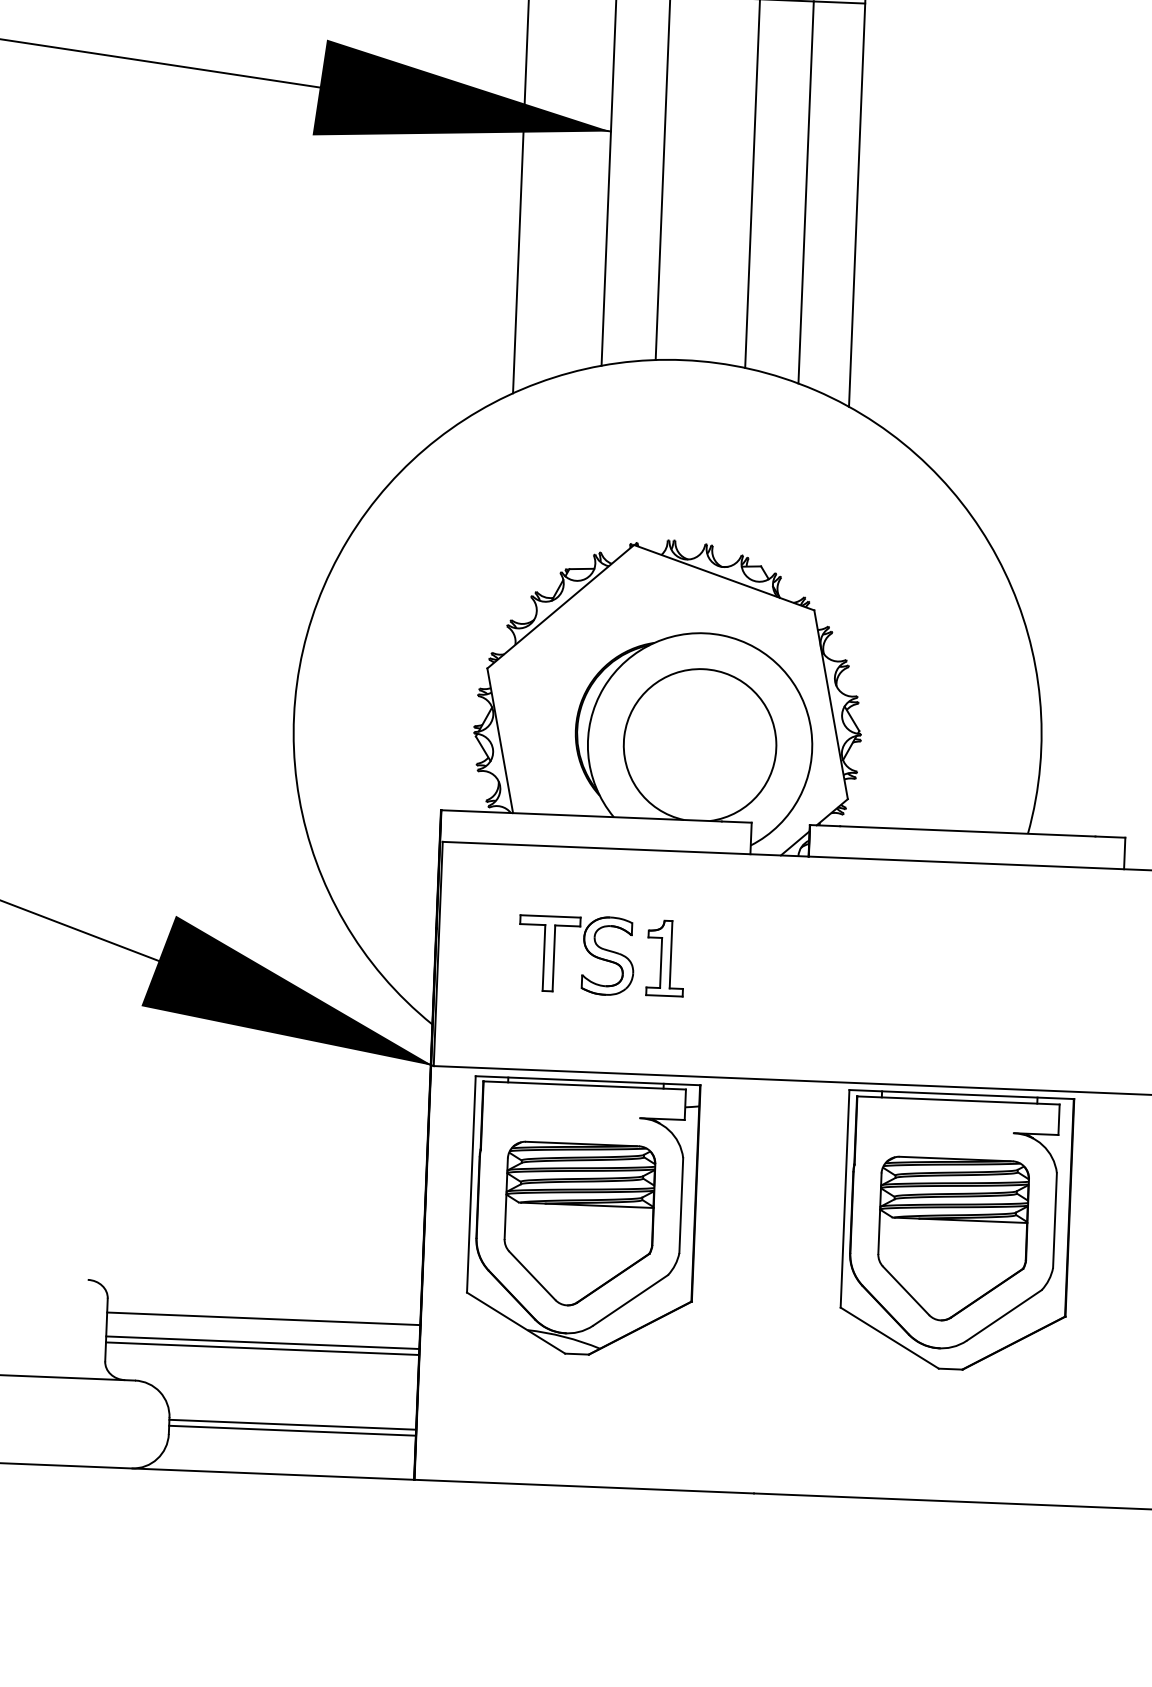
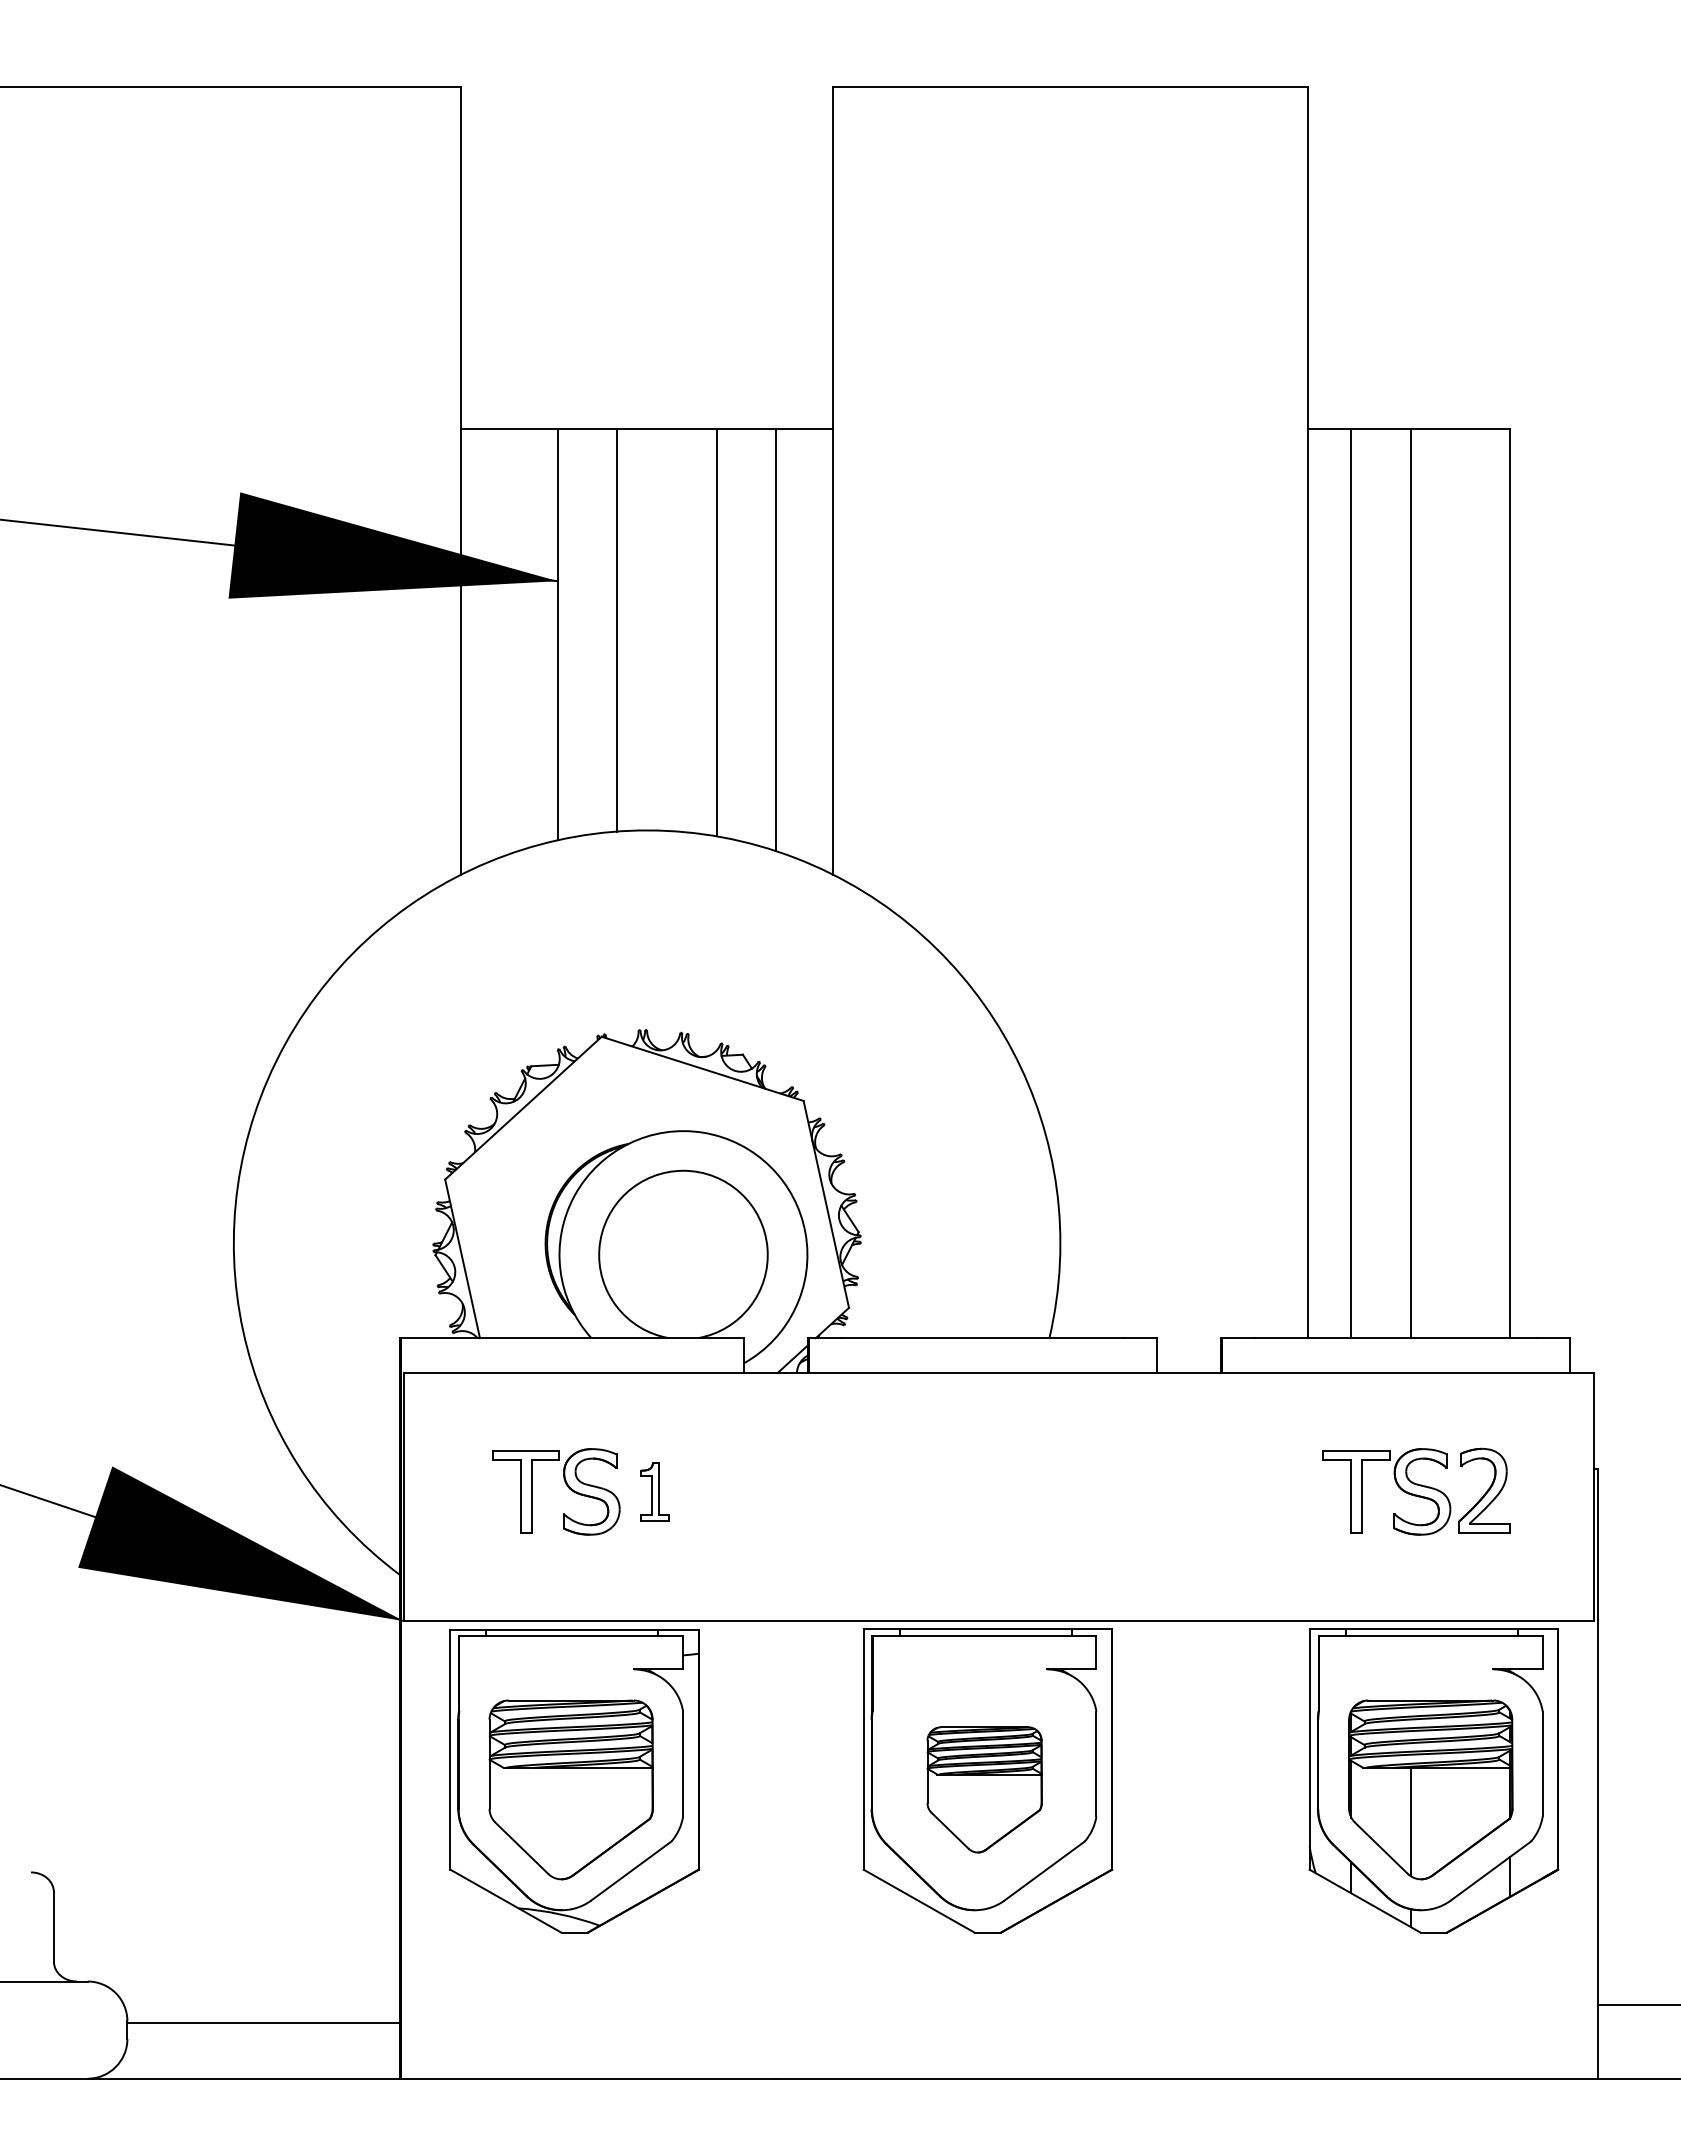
part: (665, 958) -> (654, 1491), size x0.7
part: (952, 1239) -> (984, 1789), size x0.7
line: (263, 1318) -> (226, 1907), removed
line: (262, 1343) -> (226, 1934), removed
line: (262, 1348) -> (226, 1940), removed
line: (292, 1430) -> (263, 2029), removed

